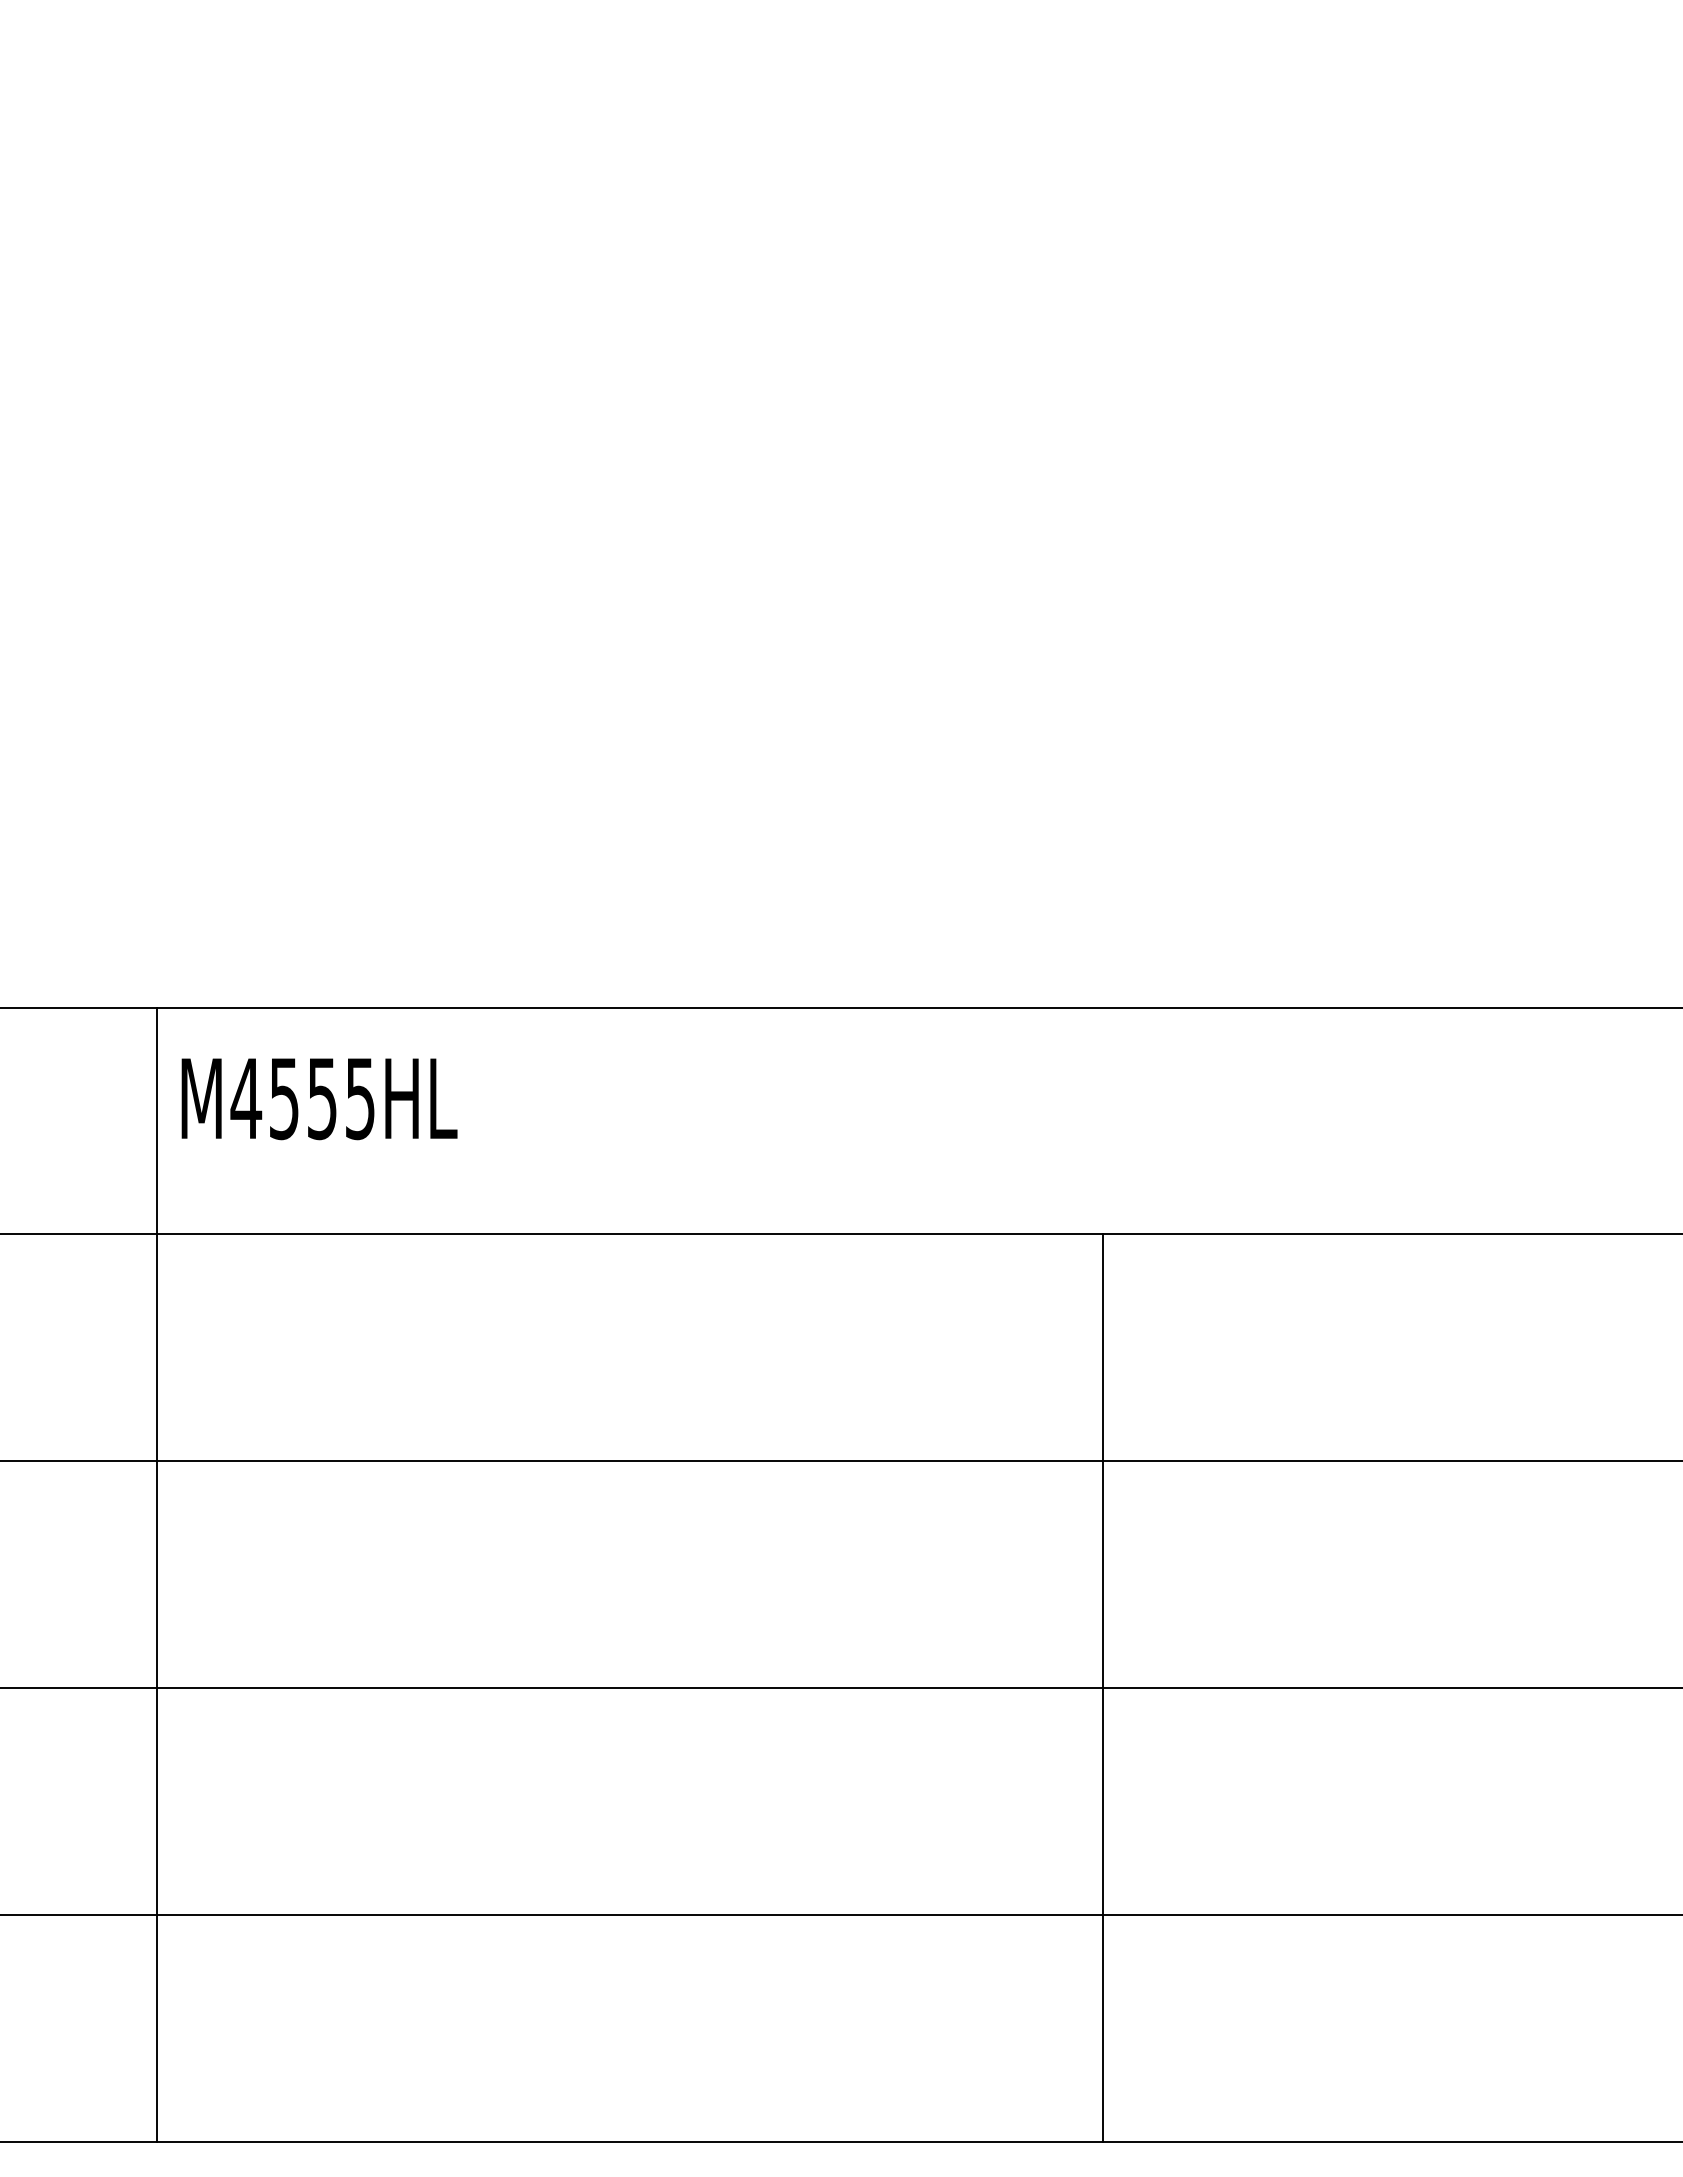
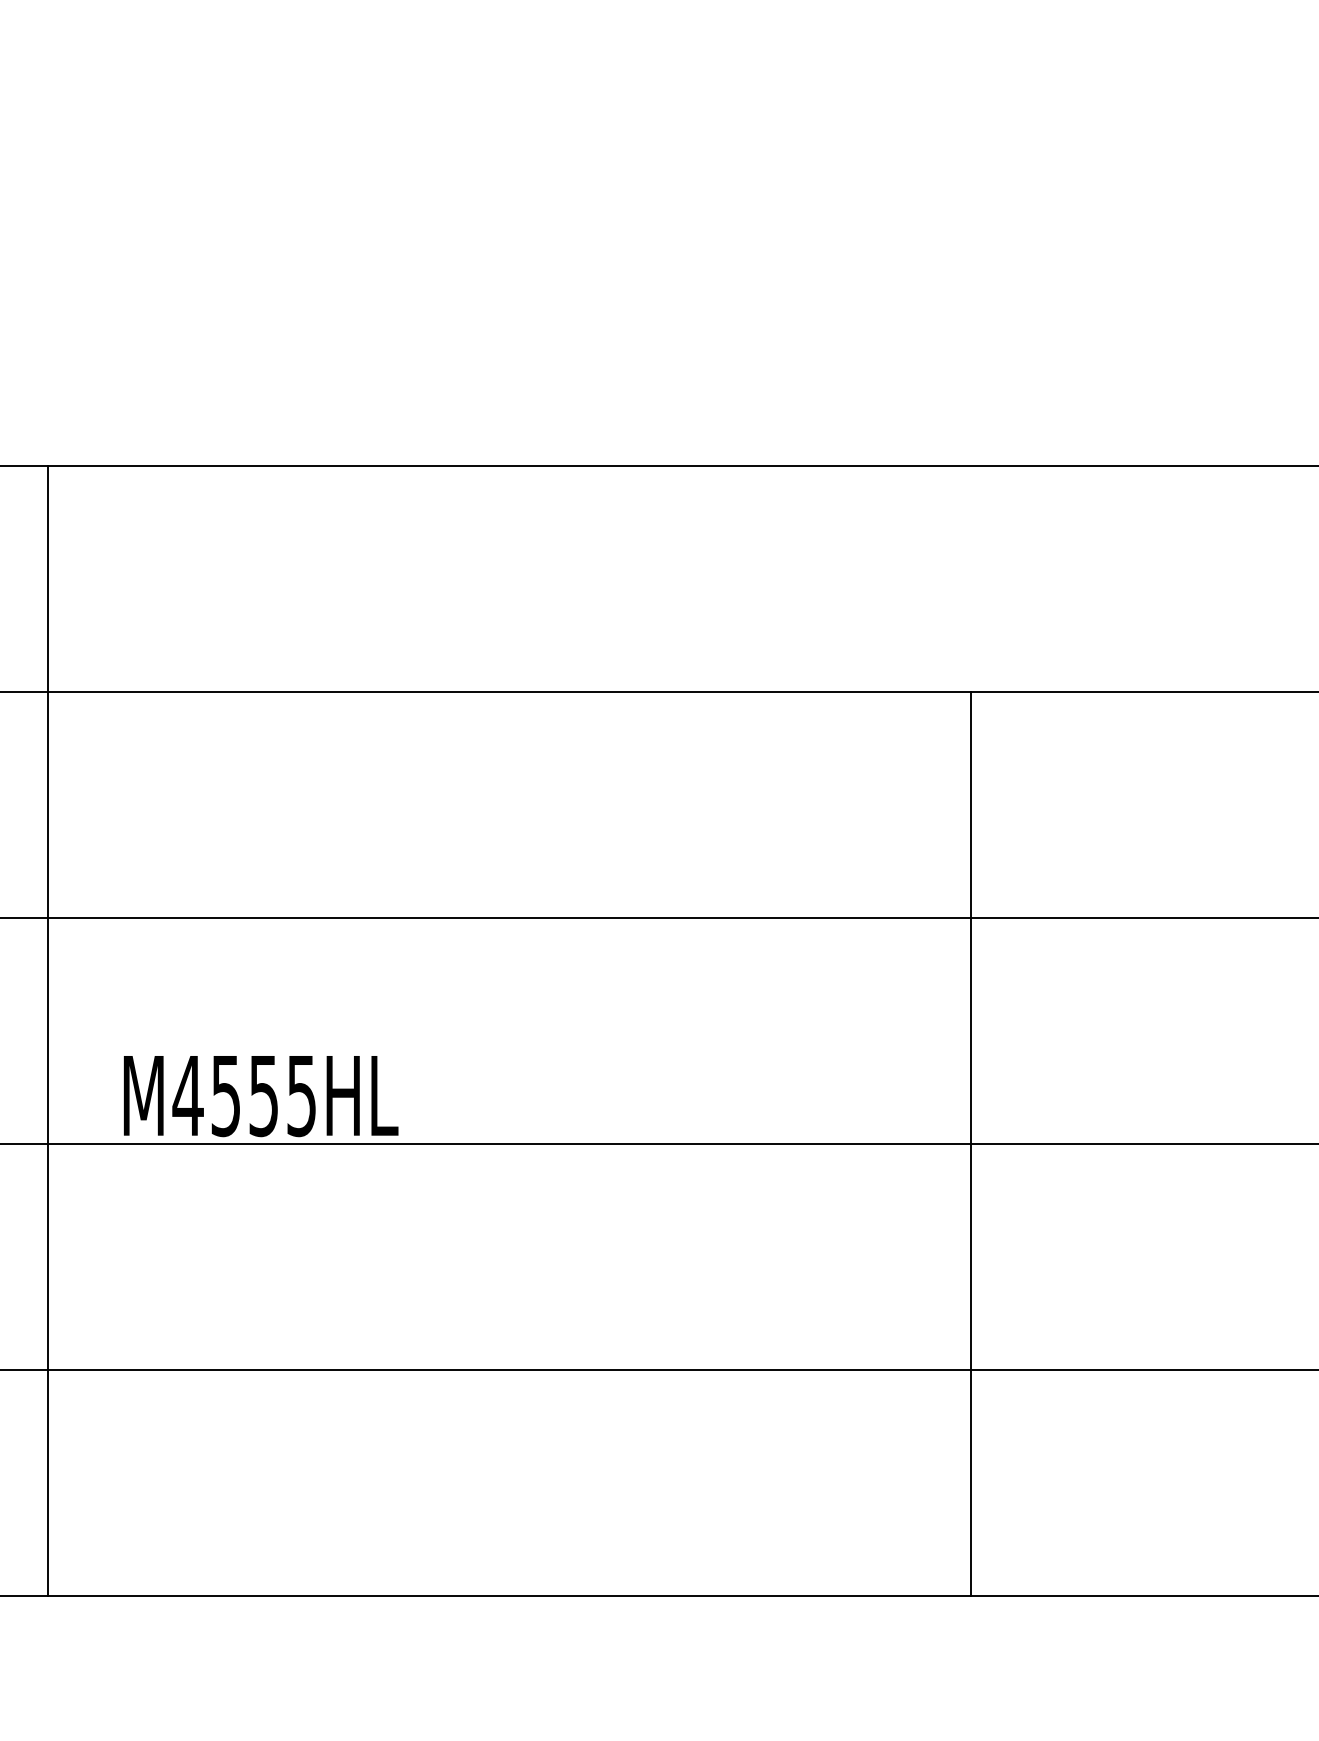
text: (319, 1099) -> (261, 1096), moved
line: (156, 1574) -> (47, 1030), moved
line: (1102, 1688) -> (971, 1144), moved

